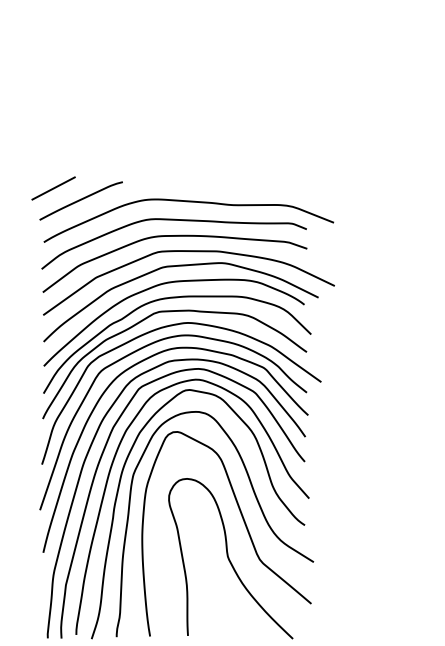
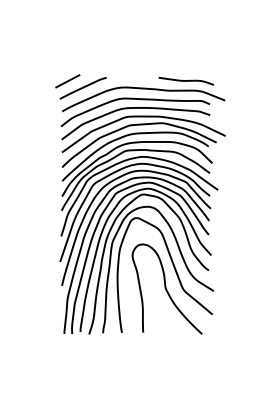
curve: (263, 188) -> (185, 81), added

